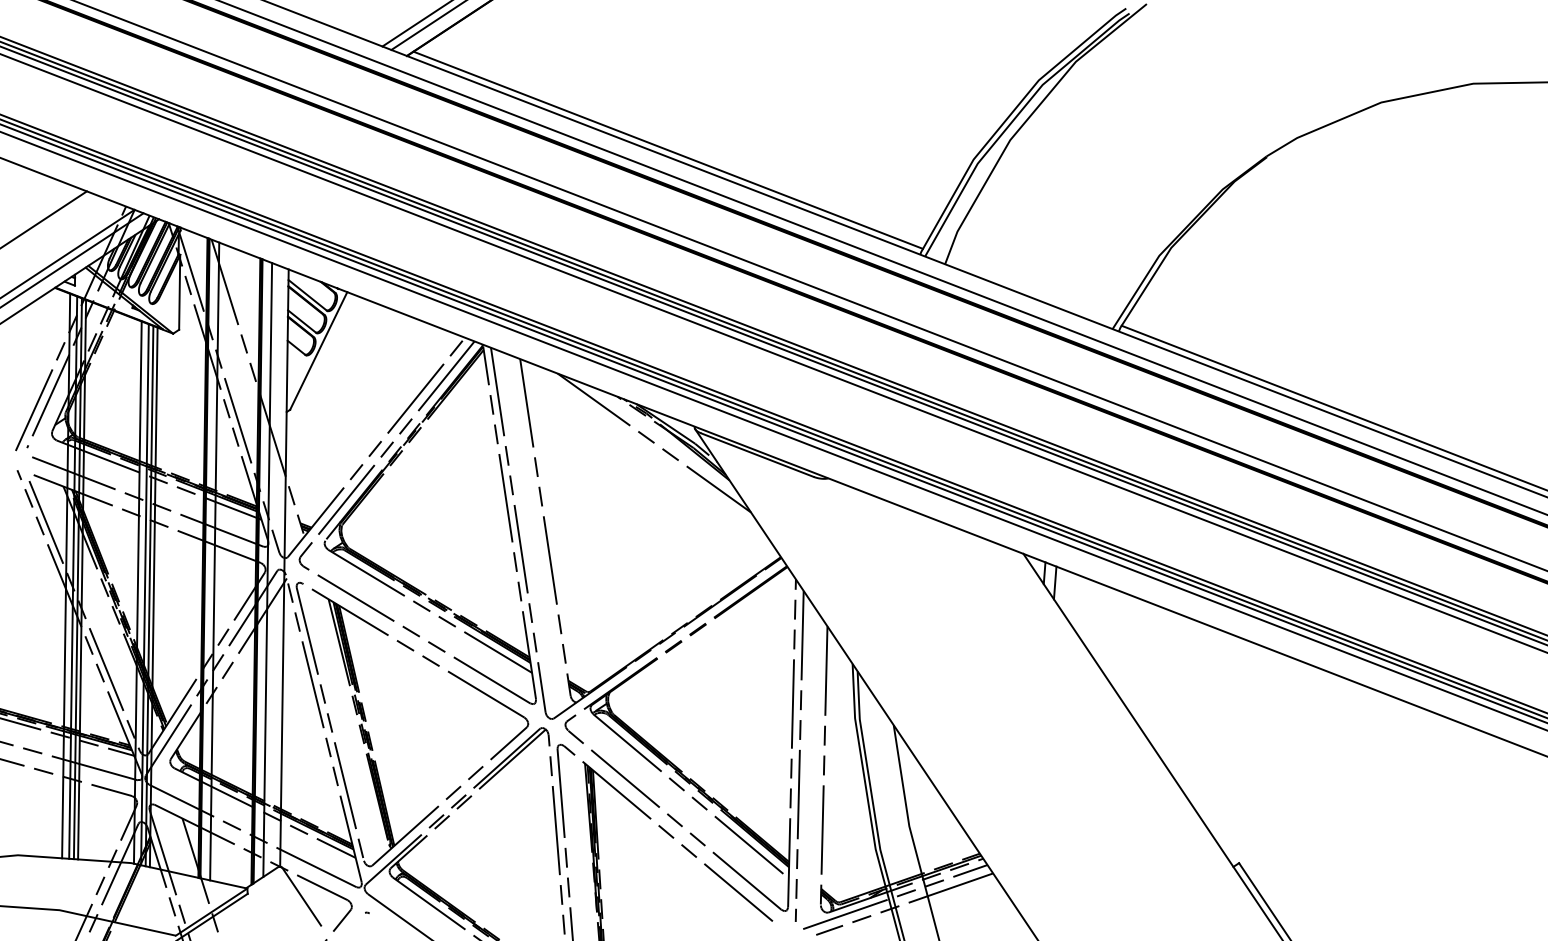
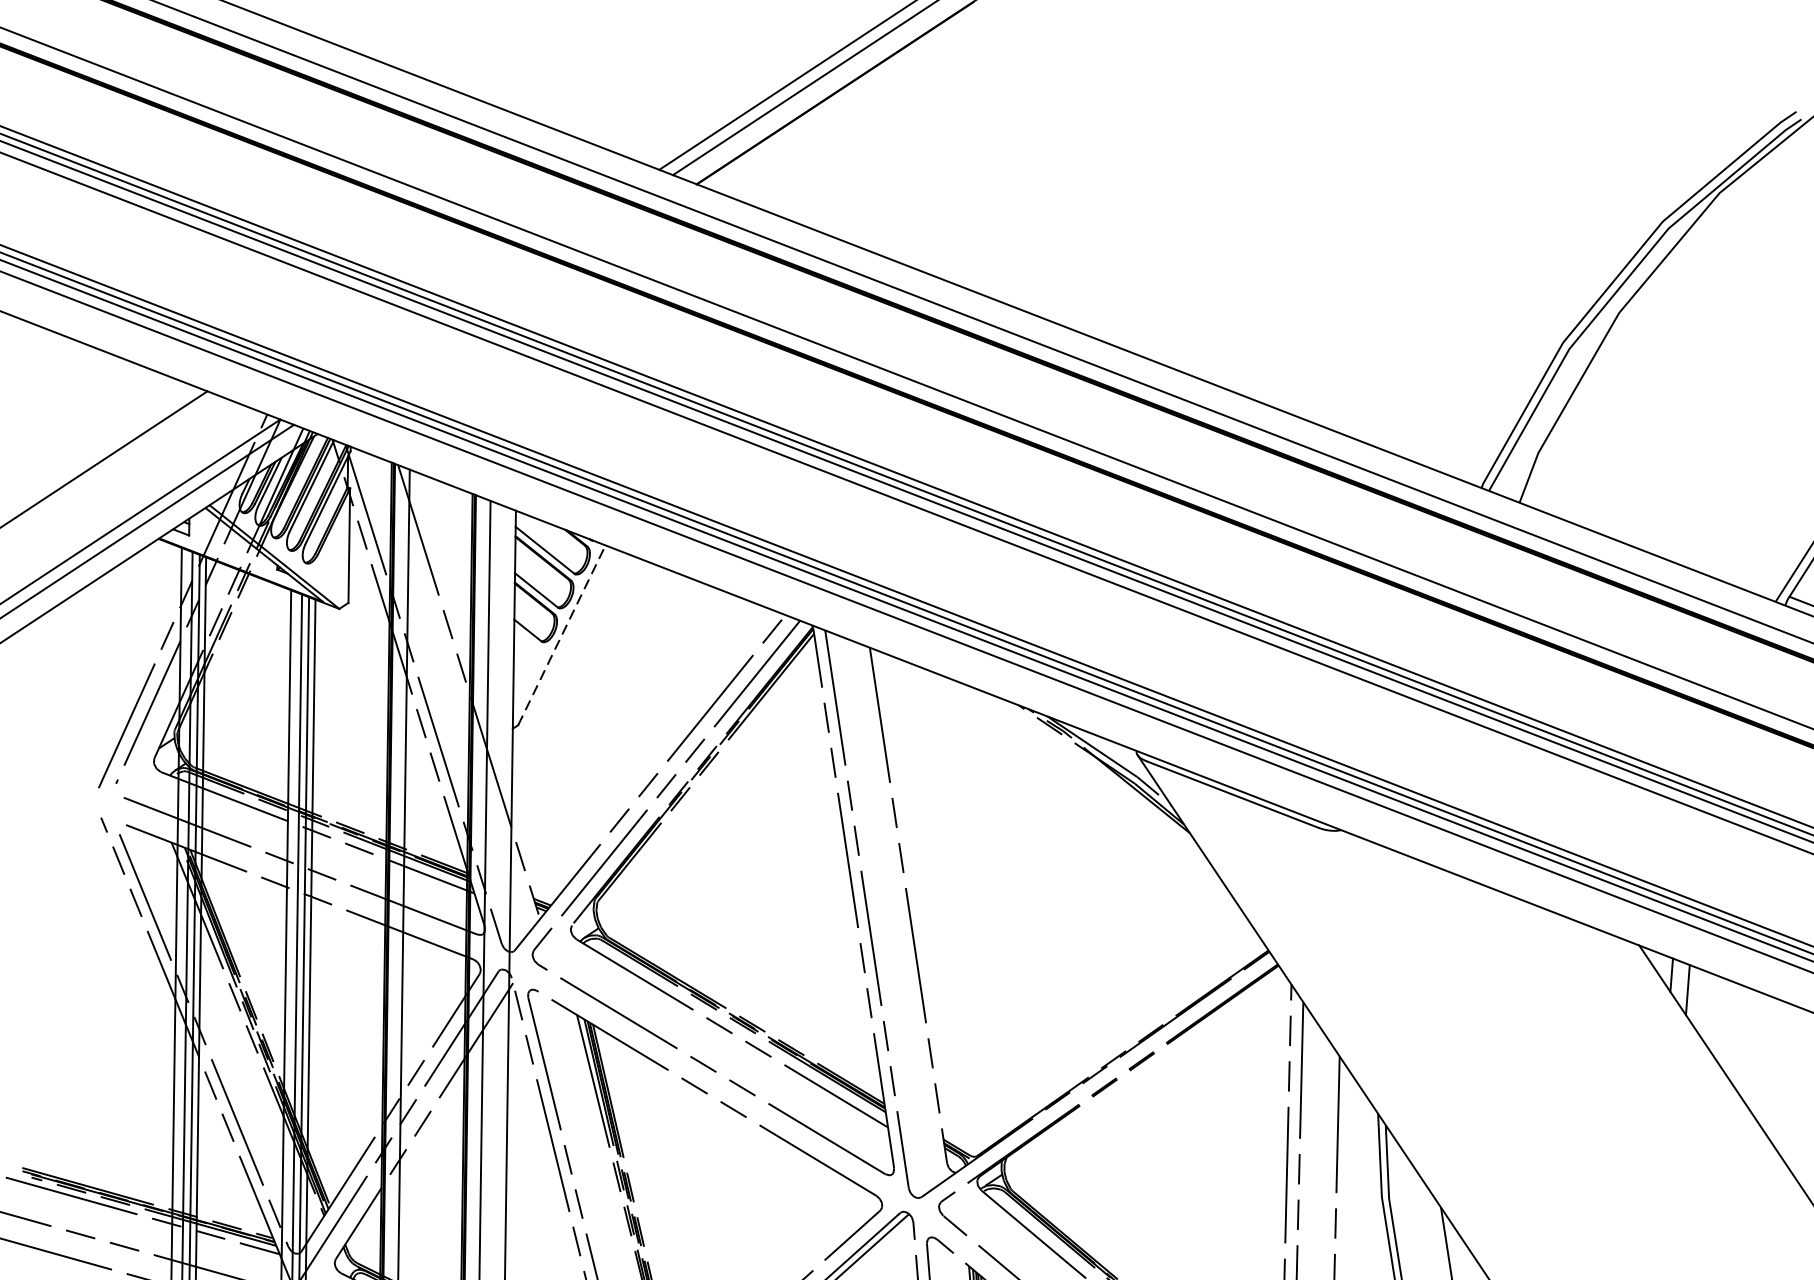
line: (668, 149) -> (1096, 327), removed
line: (318, 350) -> (561, 634), solid -> dashed
line: (654, 442) -> (1075, 775), removed

